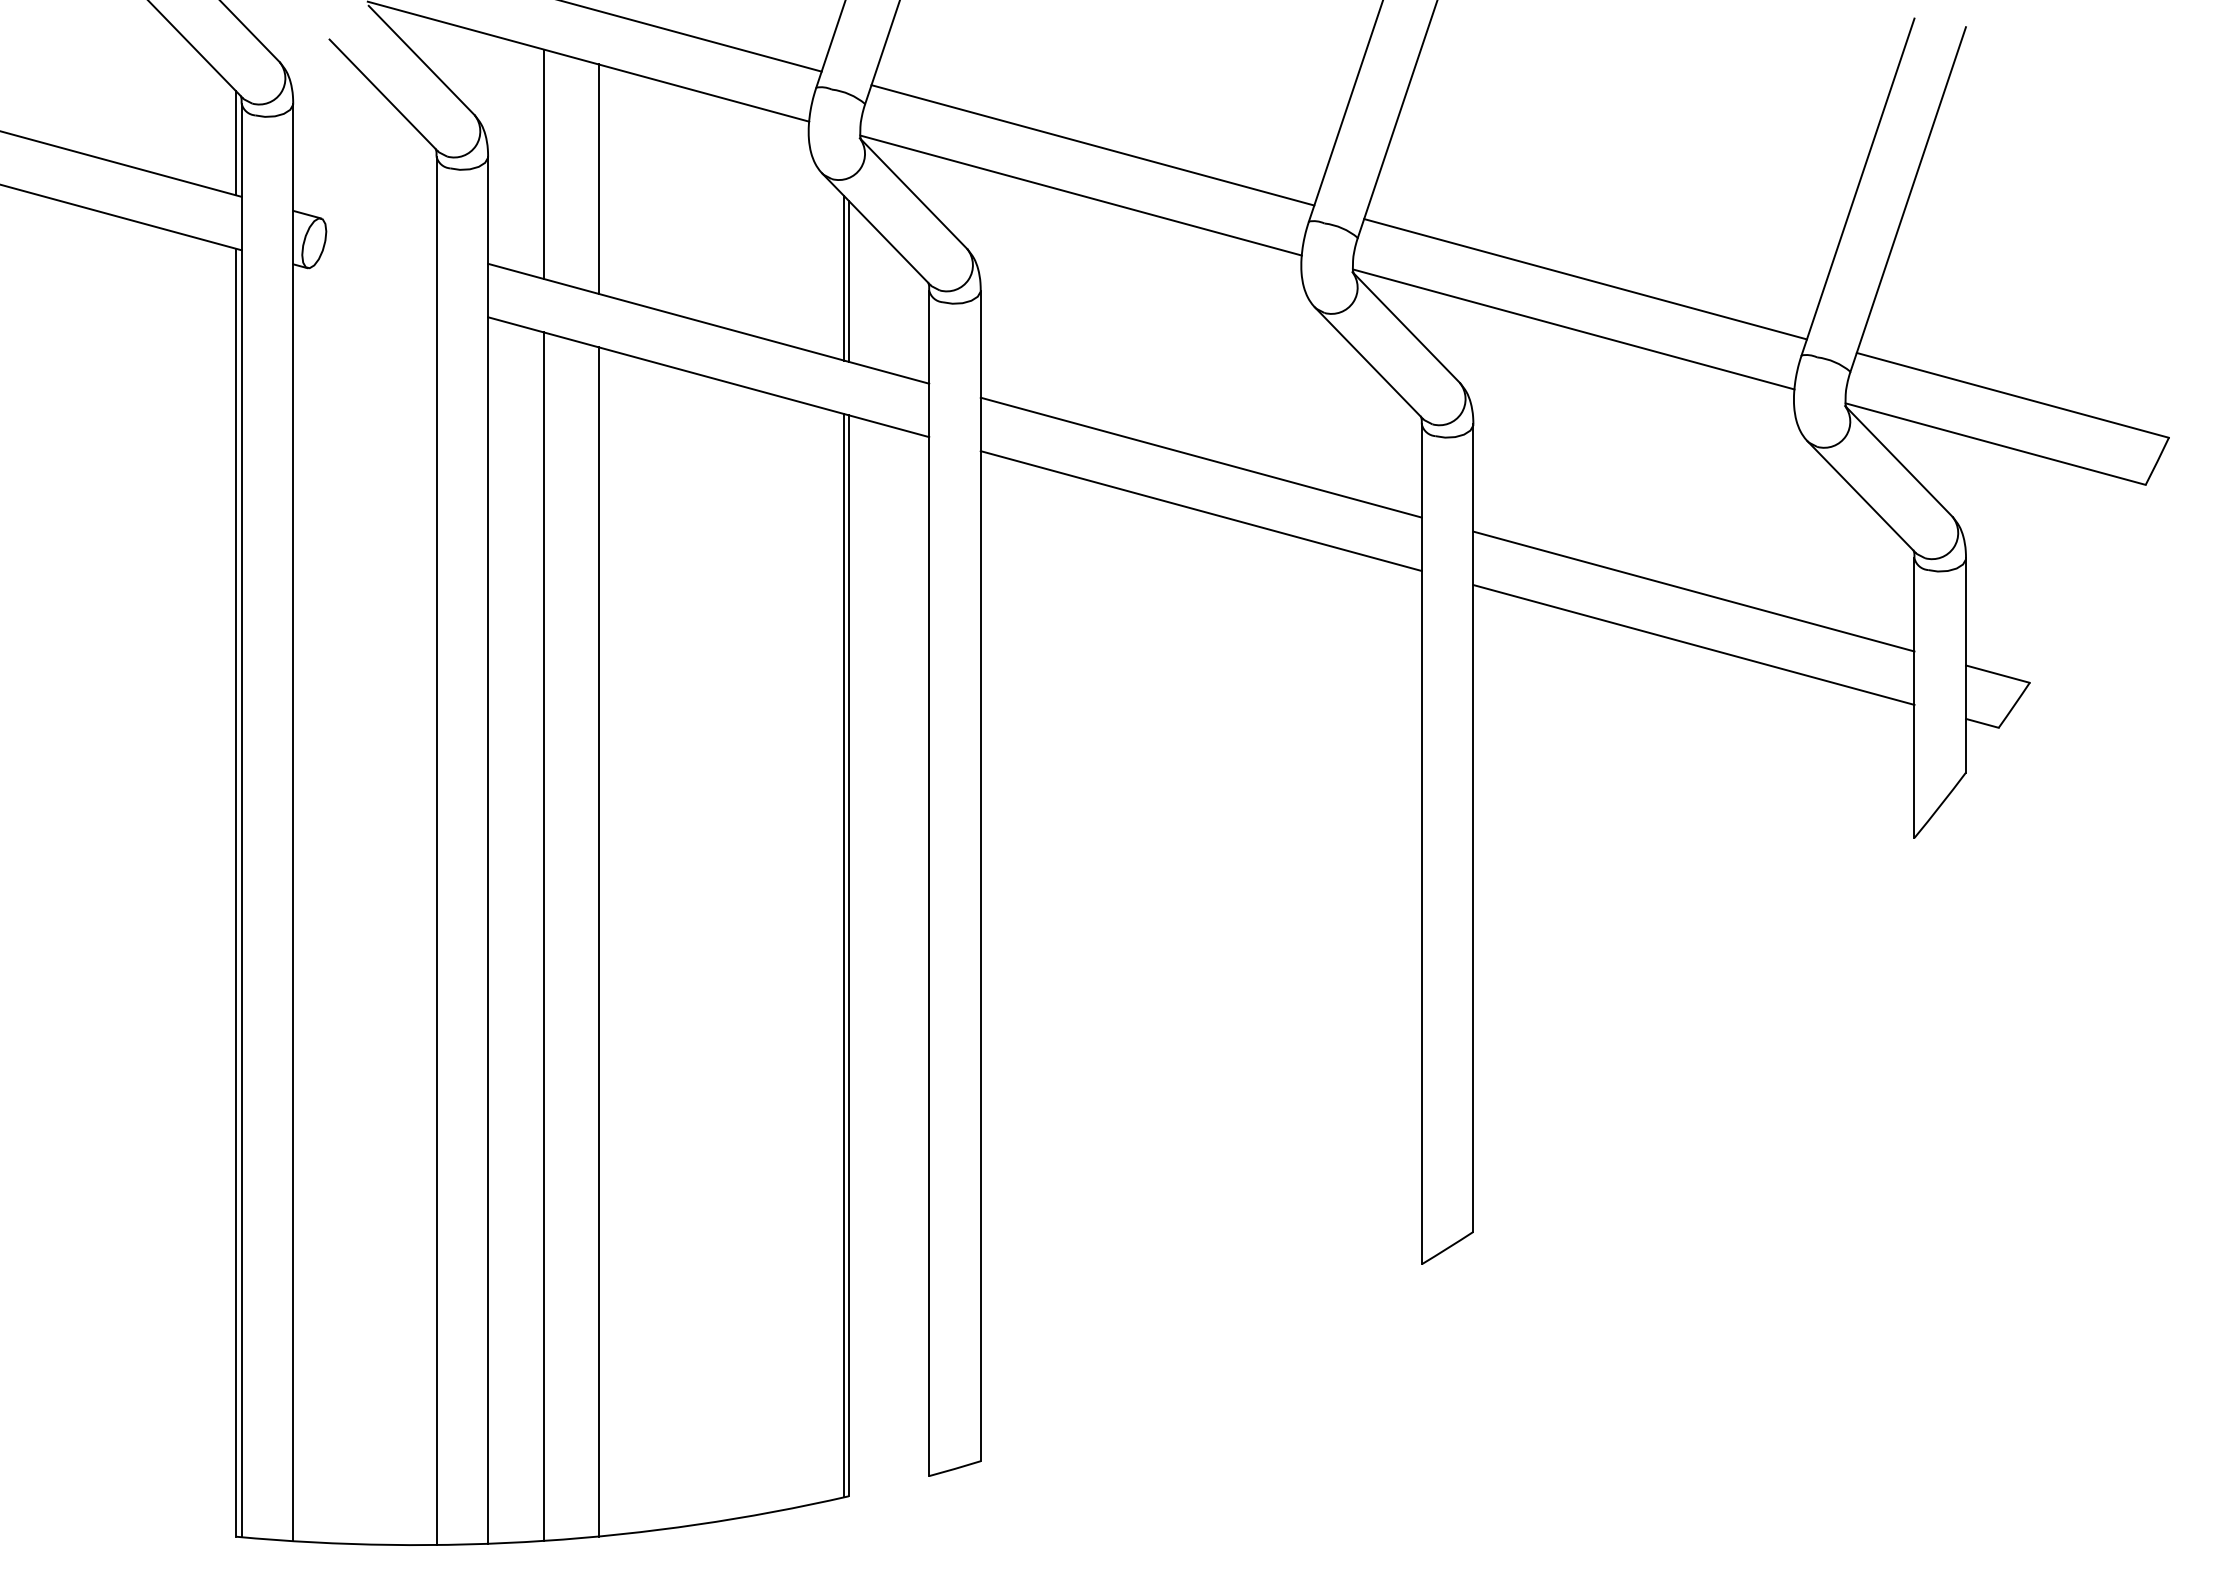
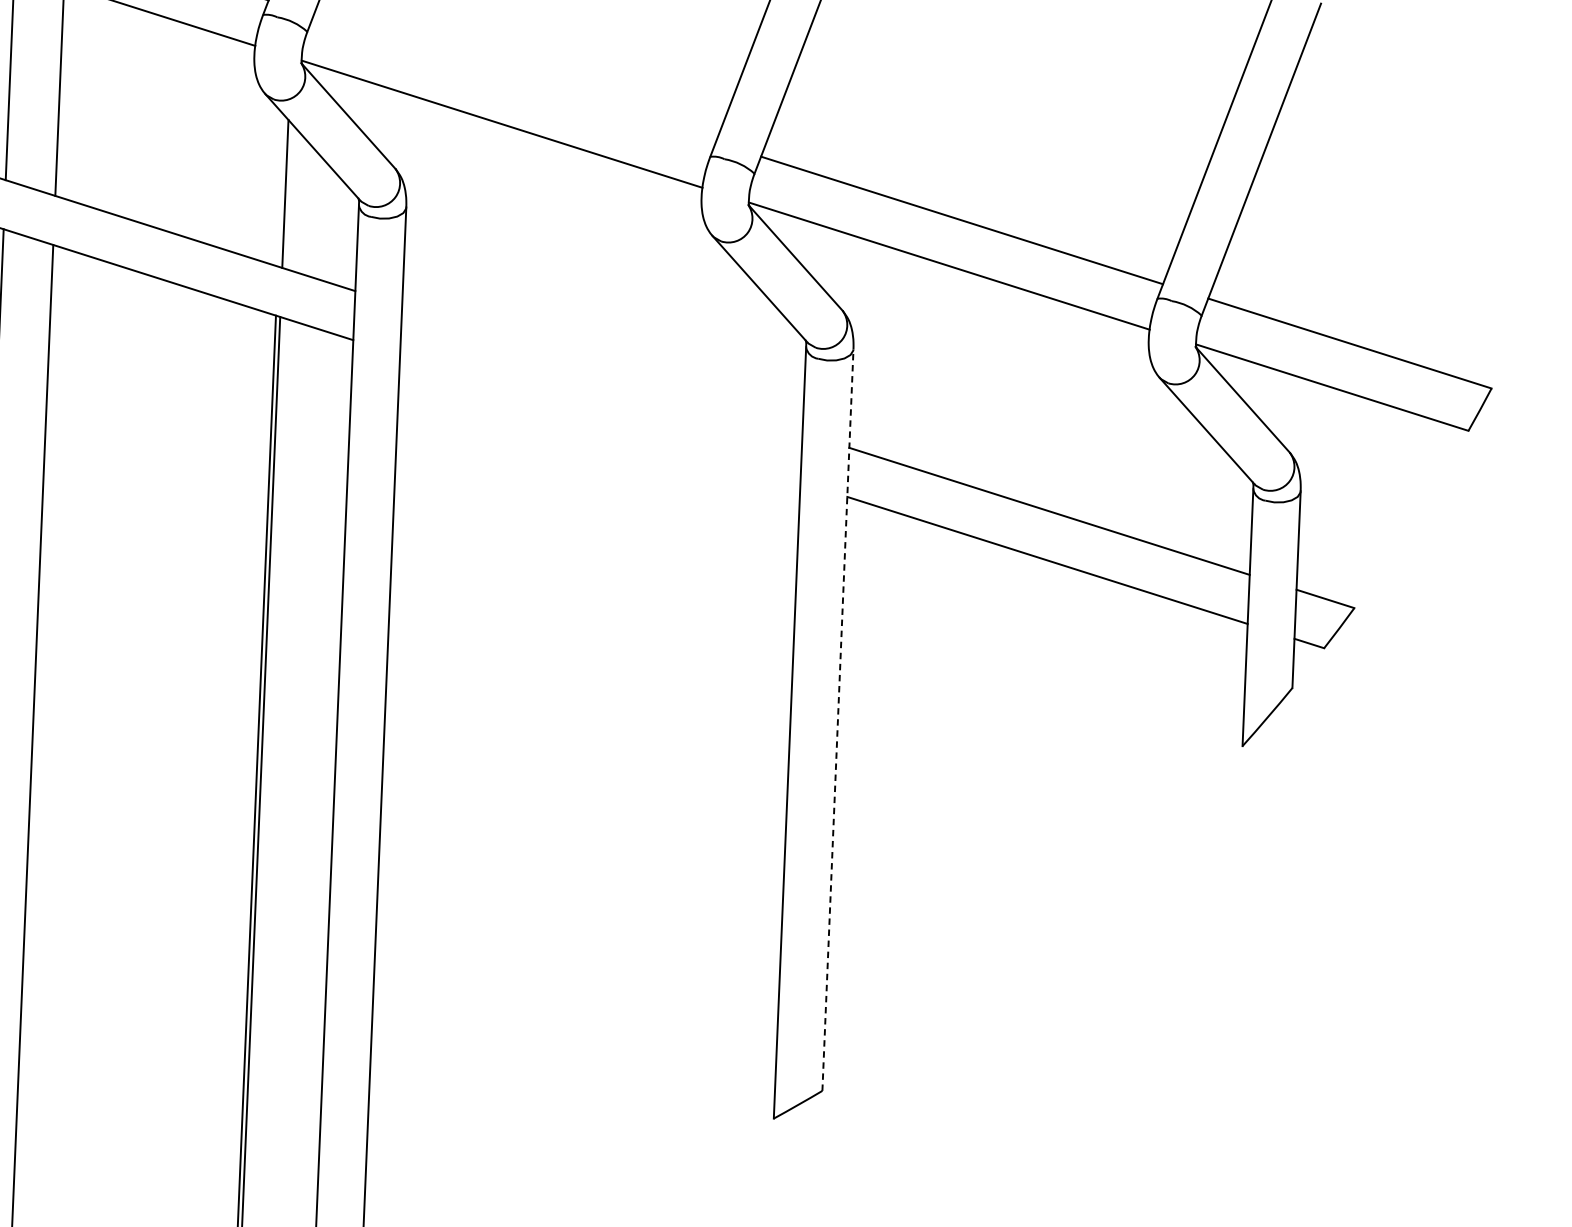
line: (1092, 145) -> (514, 78), removed
line: (844, 277) -> (281, 190), removed
line: (1200, 457) -> (601, 369), removed
line: (1200, 511) -> (599, 418), removed
line: (1473, 828) -> (838, 720), solid -> dashed

